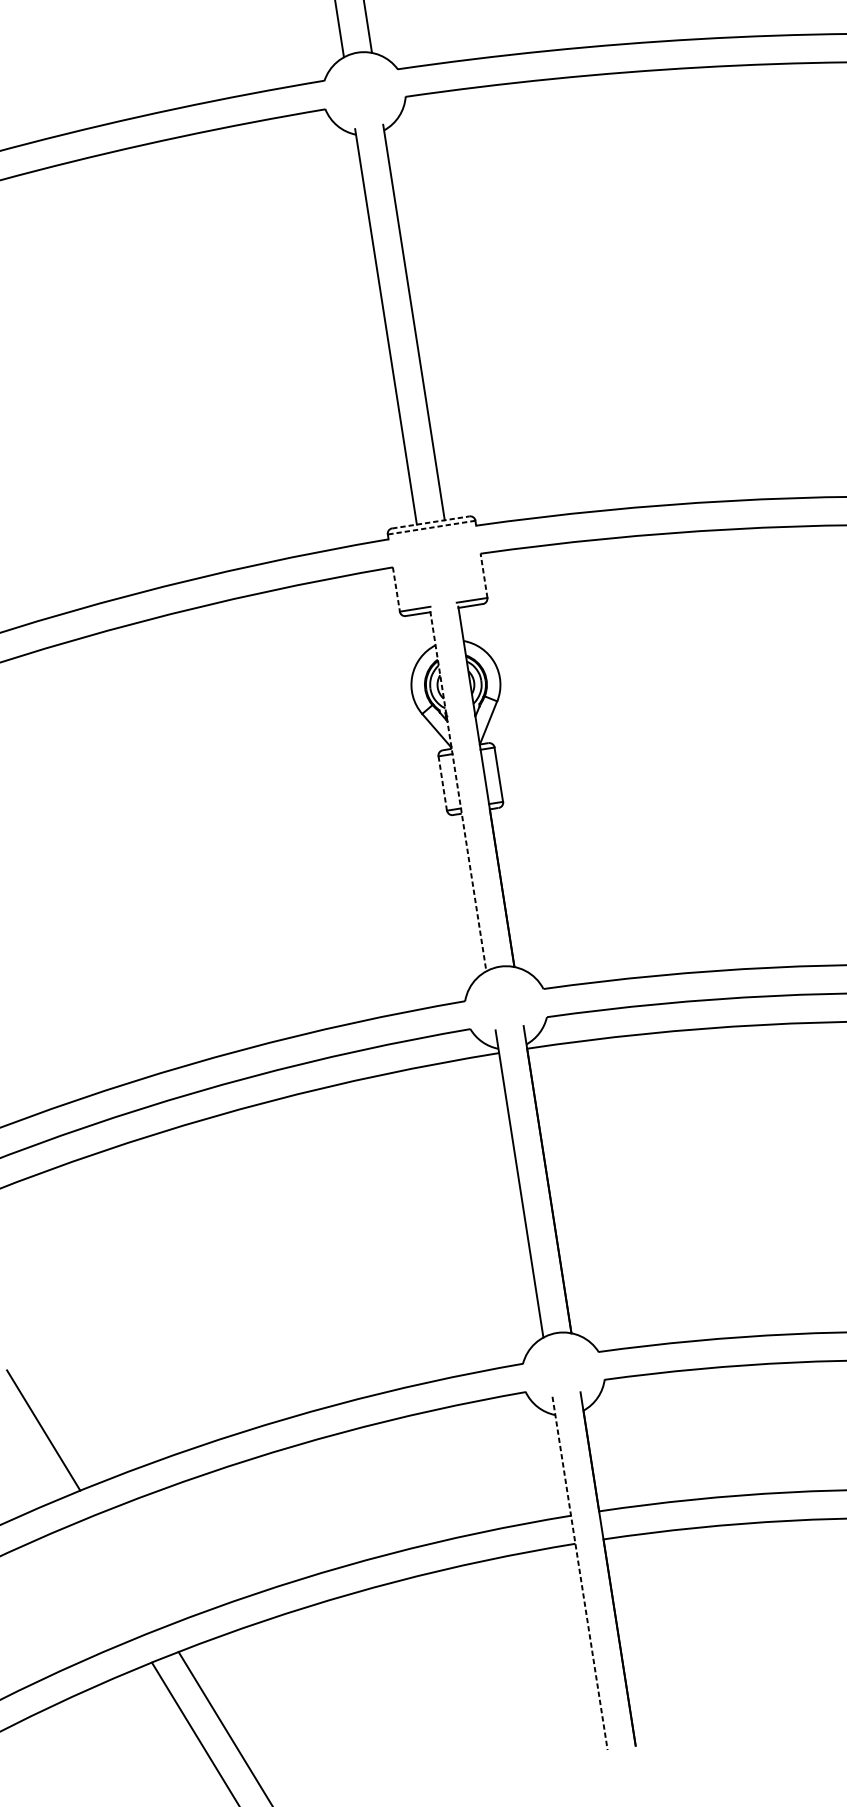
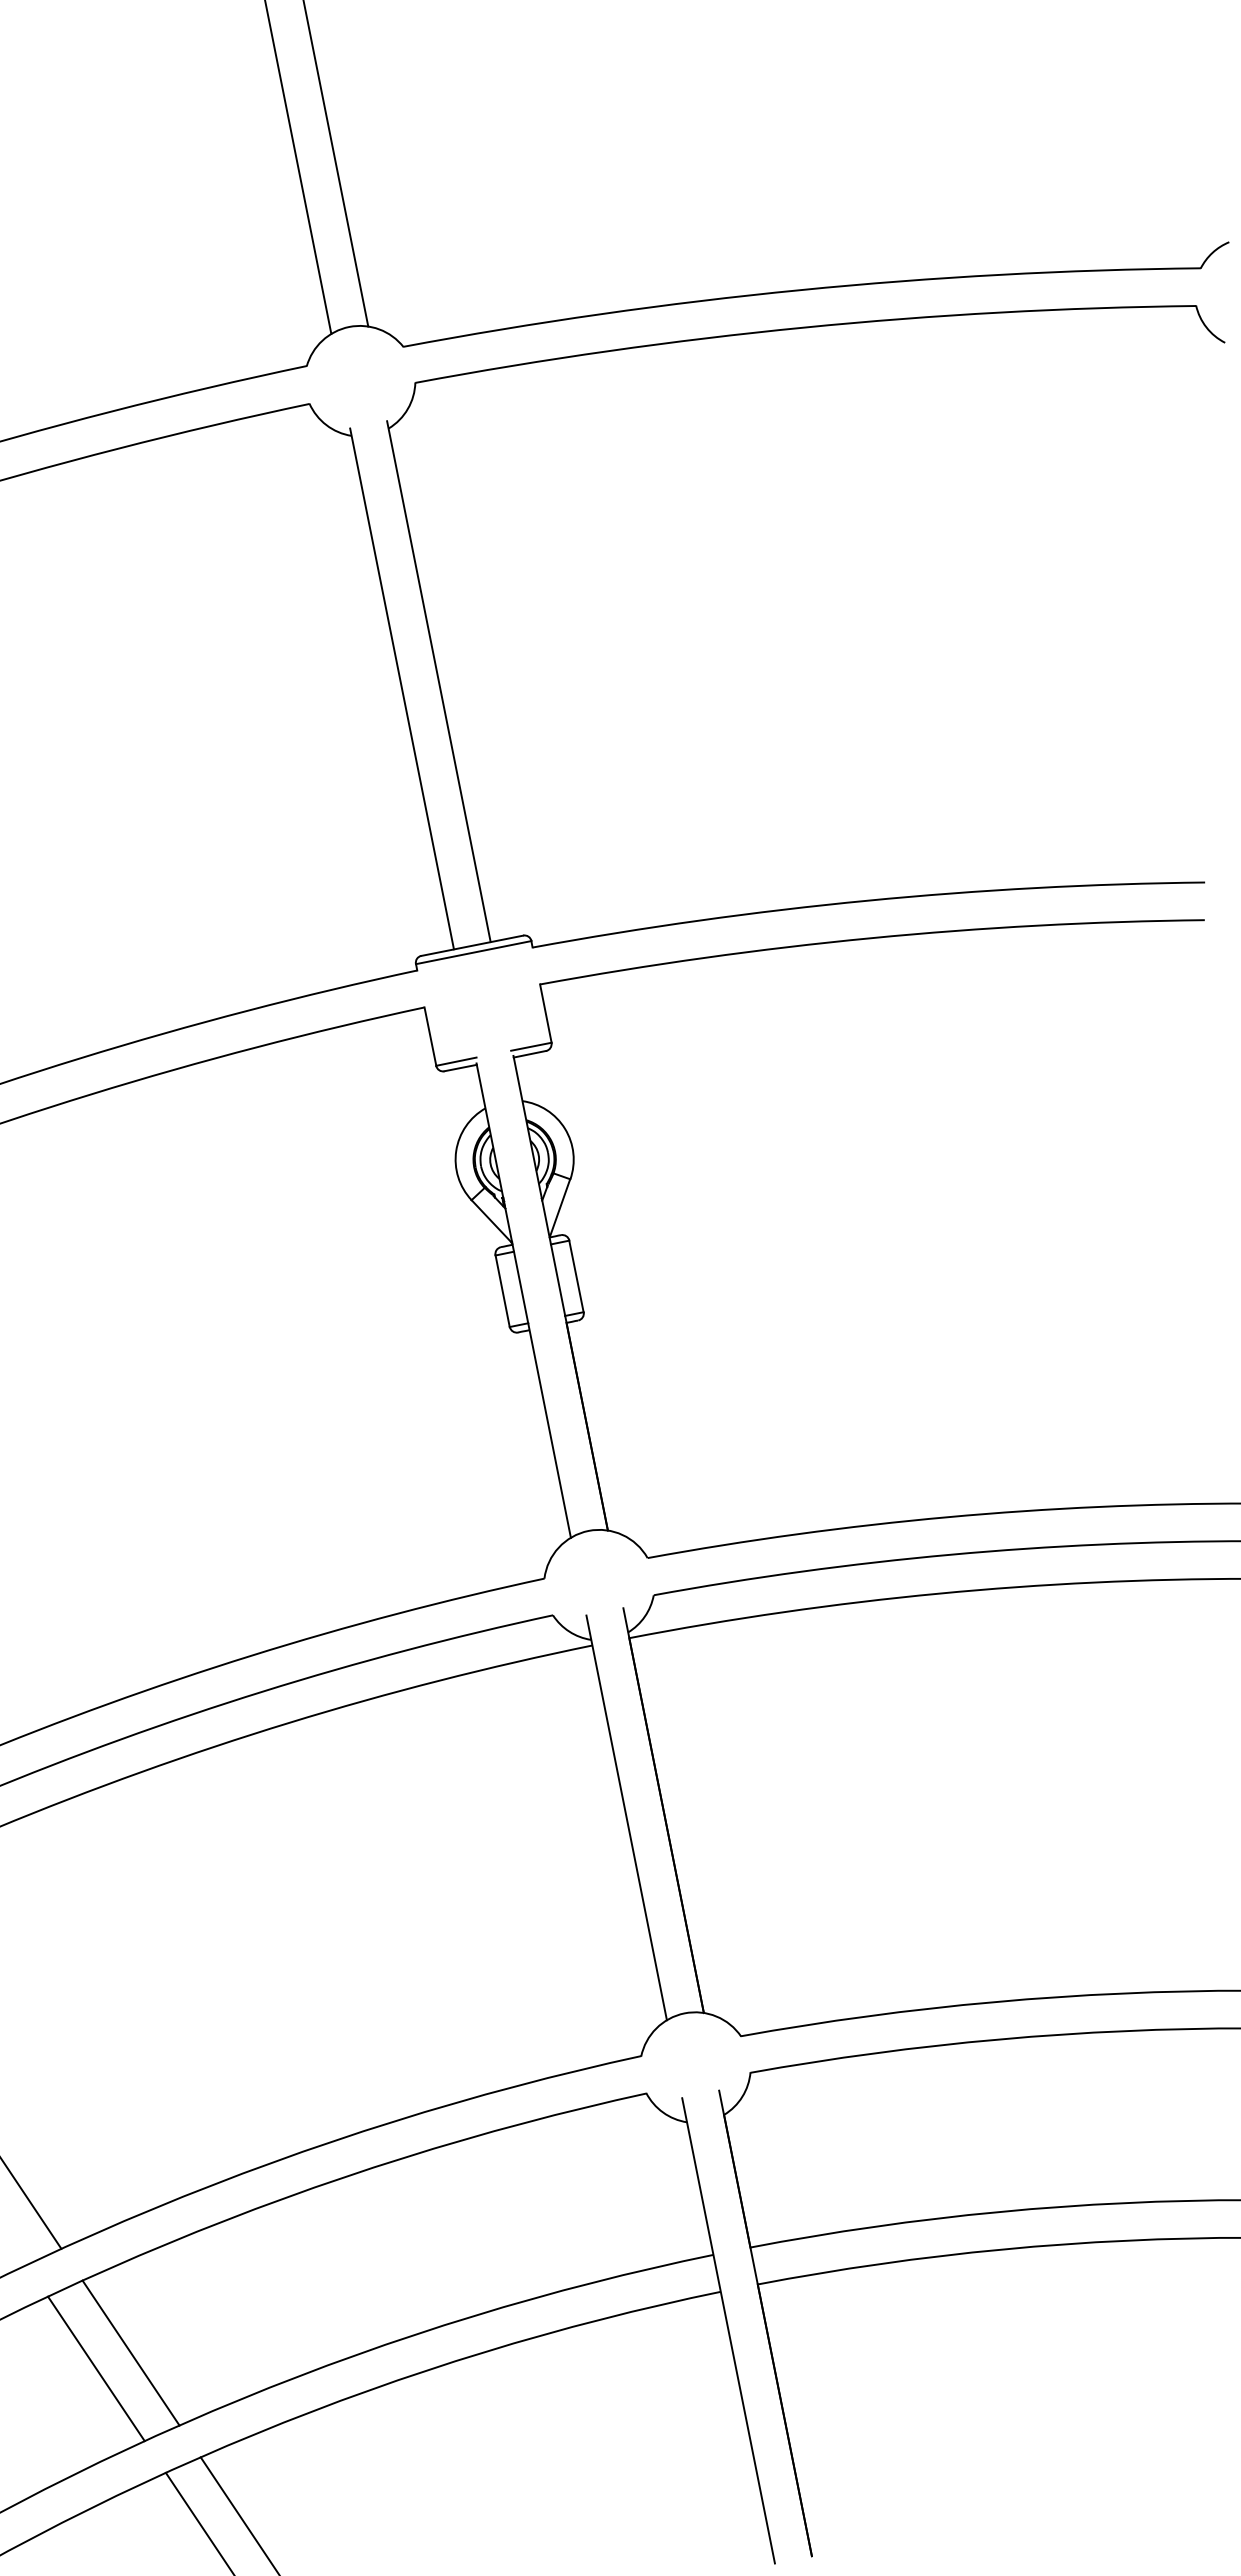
line: (430, 522) -> (472, 945), dashed -> solid
line: (431, 527) -> (473, 952), dashed -> solid
line: (483, 575) -> (545, 1013), dashed -> solid
line: (396, 589) -> (430, 1036), dashed -> solid
line: (442, 783) -> (502, 1291), dashed -> solid
line: (458, 791) -> (523, 1300), dashed -> solid
line: (129, 1570) -> (130, 2352), added
line: (579, 1573) -> (728, 2331), dashed -> solid
line: (102, 1581) -> (96, 2368), added

